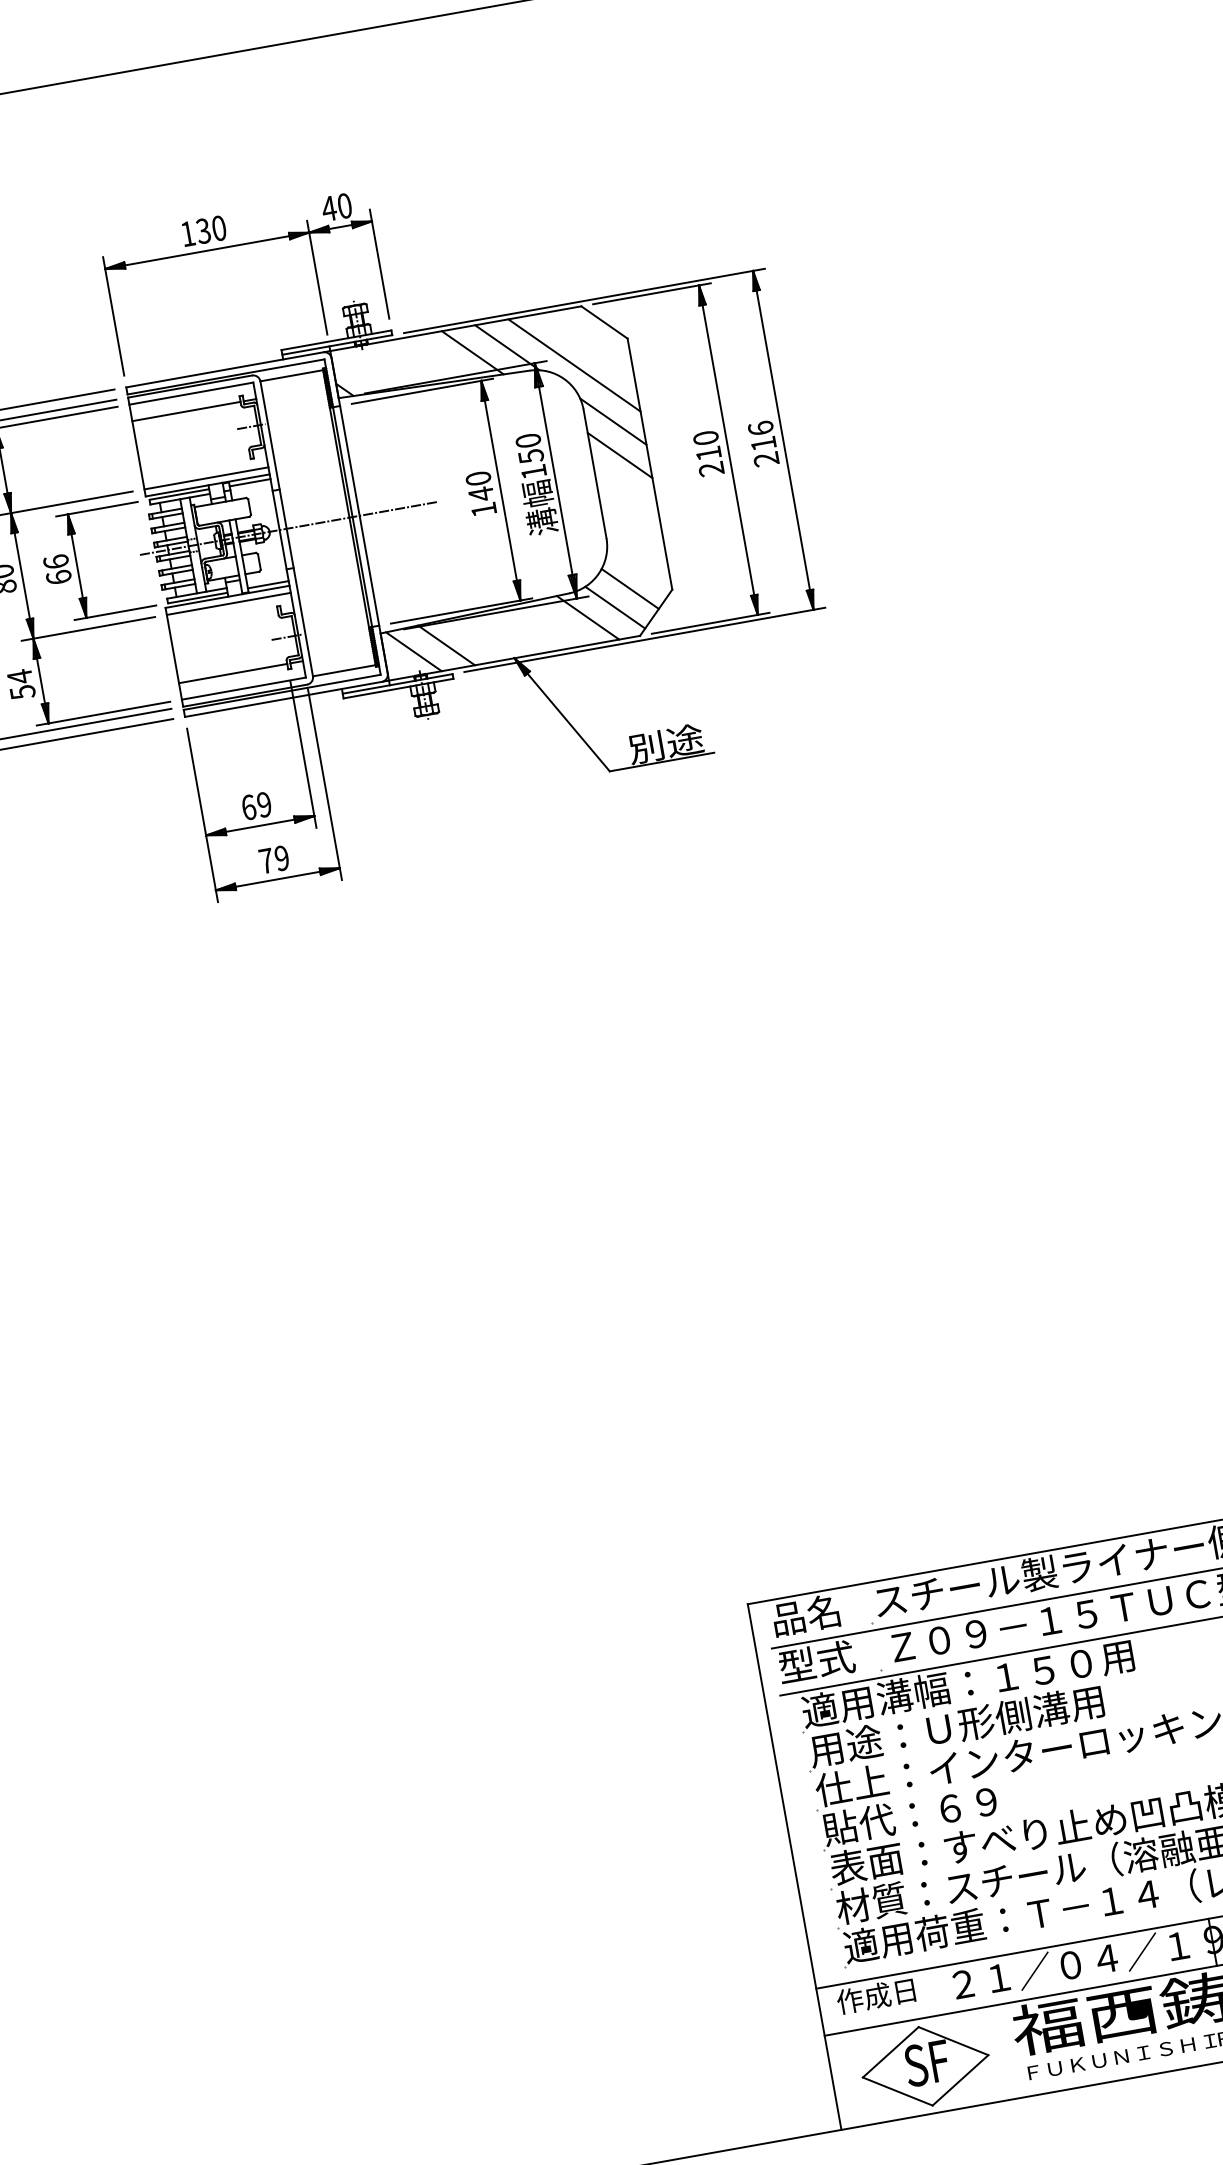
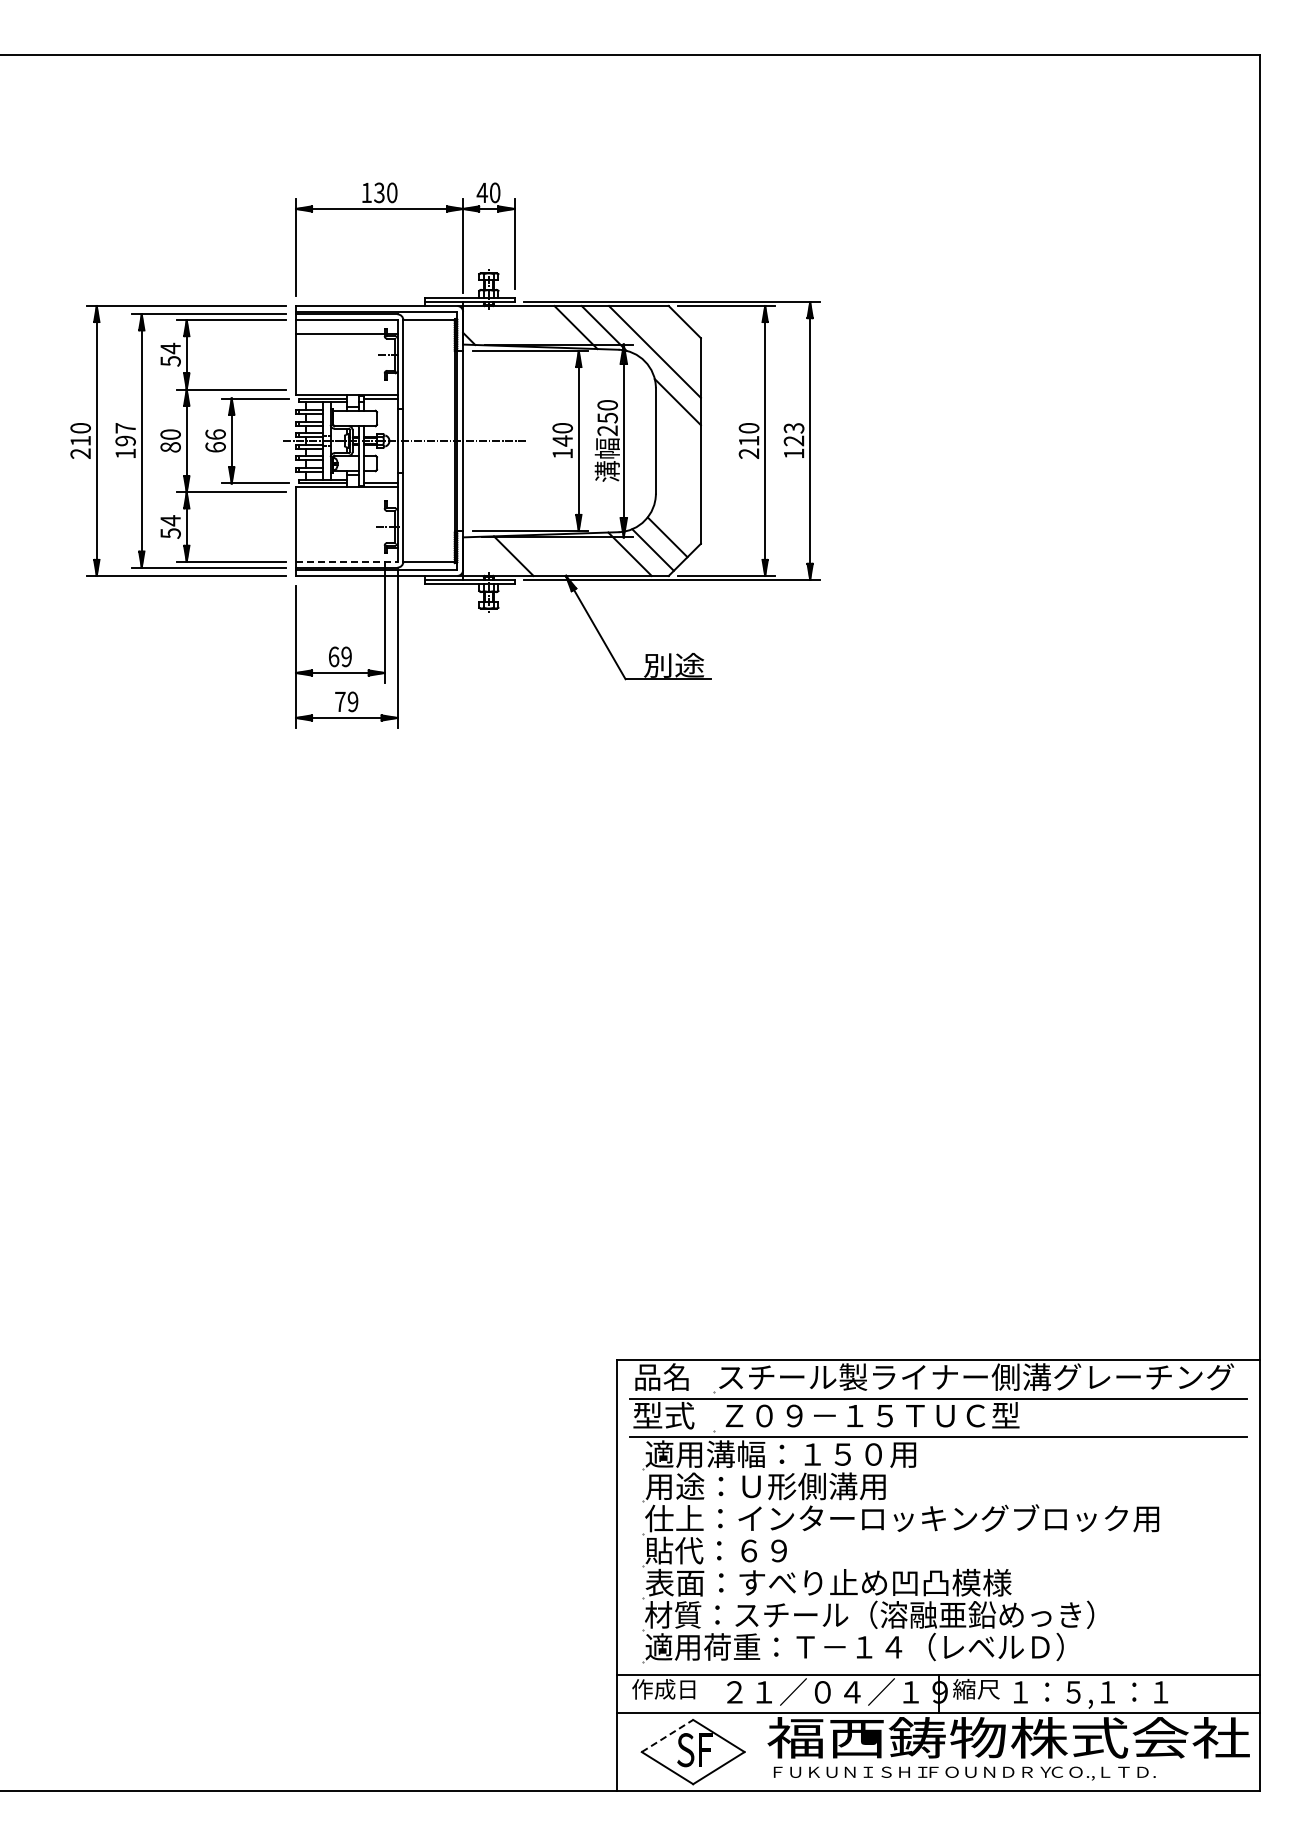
text: (762, 443) -> (793, 440), 216 -> 123
line: (618, 455) -> (677, 429), removed
text: (533, 471) -> (607, 430), 150 -> 250
line: (206, 478) -> (346, 389), removed
line: (228, 604) -> (346, 492), removed
line: (413, 651) -> (486, 556), removed
line: (233, 673) -> (340, 548), removed
line: (243, 688) -> (346, 561), solid -> dashed
line: (890, 2051) -> (667, 1735), solid -> dashed

